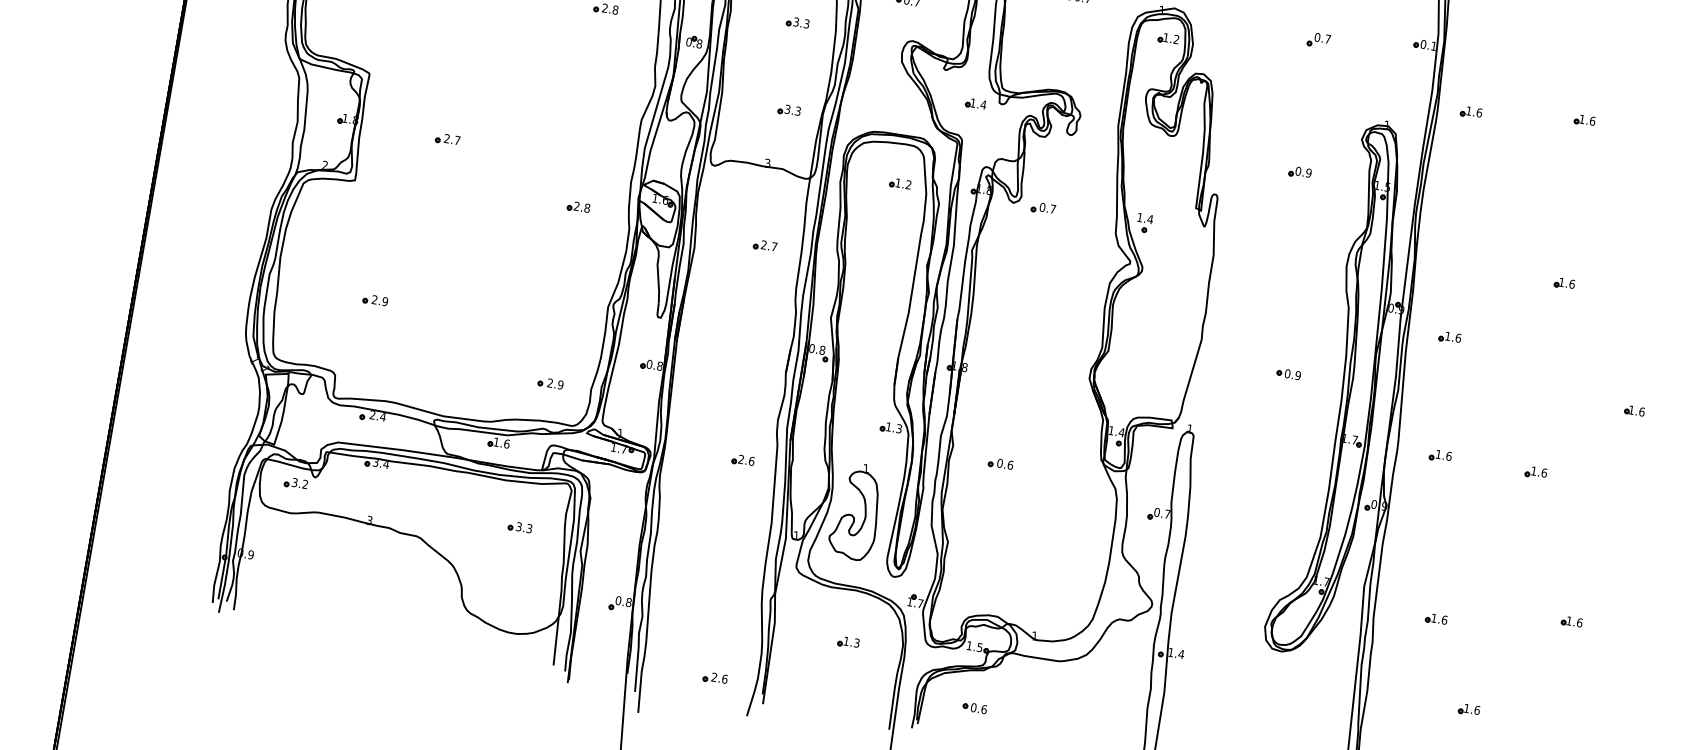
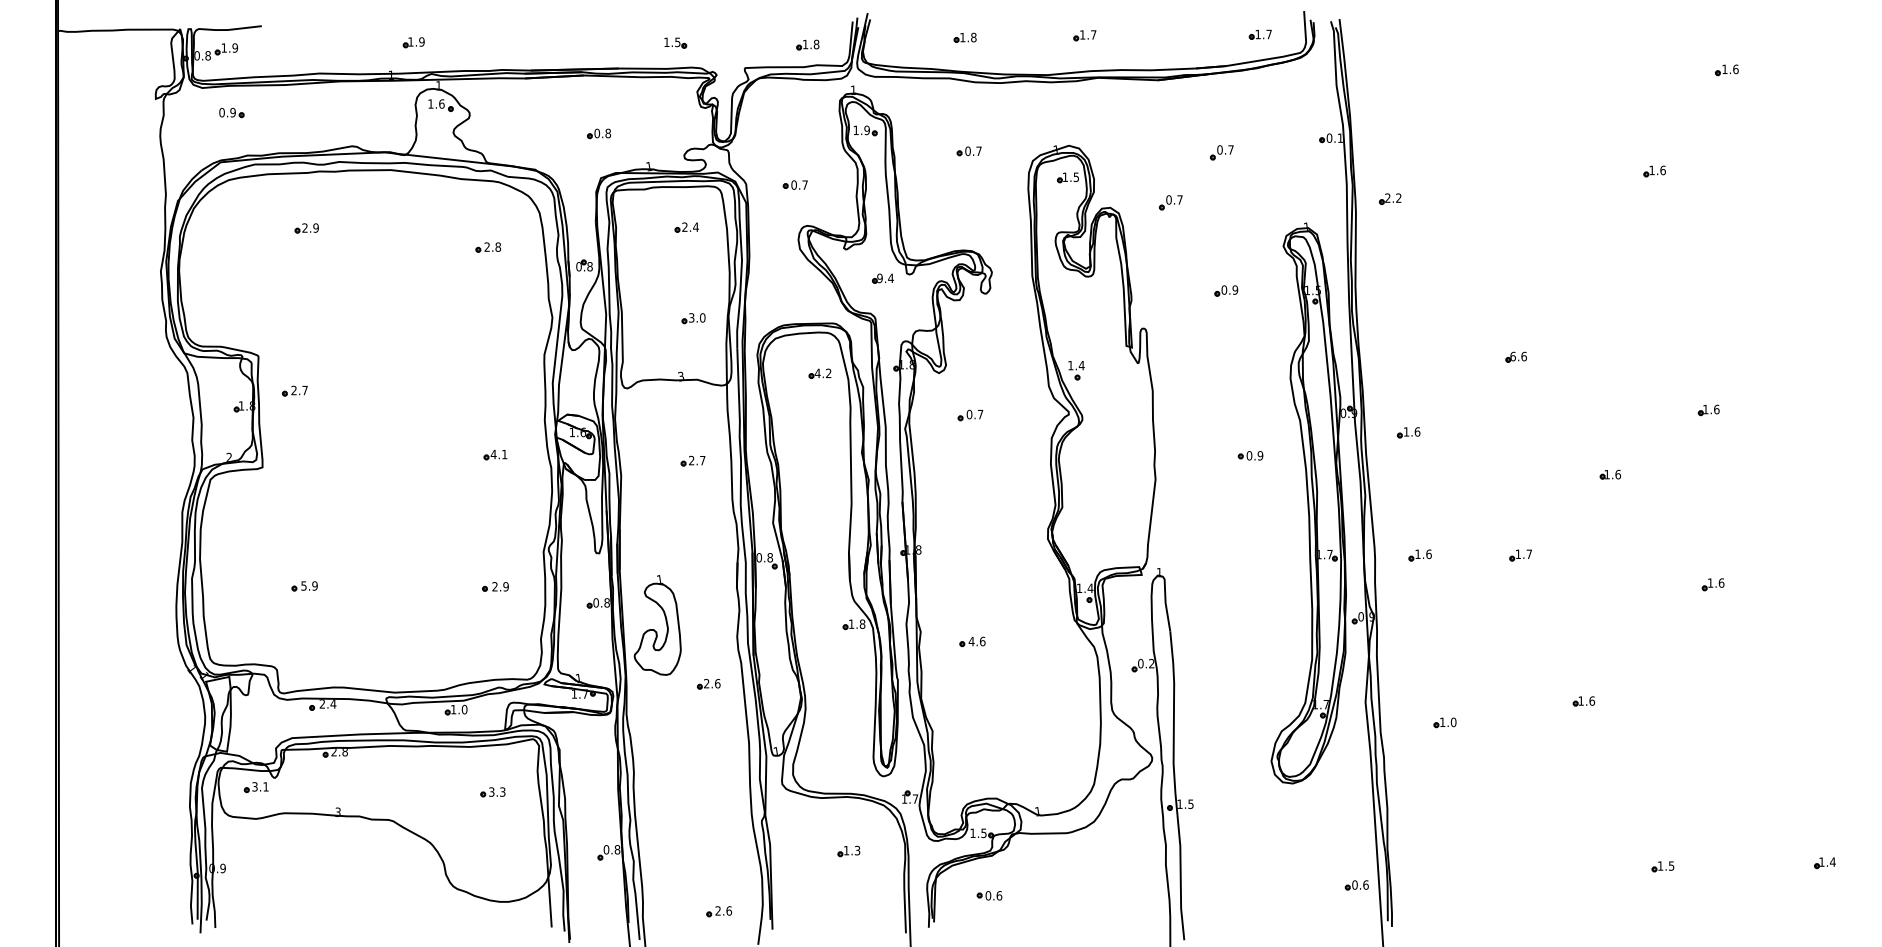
text: (801, 22) -> (690, 226), 3.3 -> 2.4
text: (1175, 39) -> (1075, 177), 1.2 -> 1.5
part: (1261, 79) -> (1170, 202), added
text: (972, 103) -> (879, 278), 1.4 -> 9.4
text: (797, 110) -> (702, 317), 3.3 -> 3.0
text: (1474, 111) -> (1393, 197), 1.6 -> 2.2
part: (1584, 119) -> (1507, 186), removed
part: (447, 138) -> (294, 390), moved
text: (897, 183) -> (817, 373), 1.2 -> 4.2
text: (581, 207) -> (498, 454), 2.8 -> 4.1
part: (1043, 208) -> (970, 415), moved
text: (1561, 282) -> (1512, 356), 1.6 -> 6.6
text: (374, 299) -> (303, 585), 2.9 -> 5.9
part: (1288, 373) -> (1250, 455), moved
part: (550, 382) -> (495, 586), moved
text: (899, 428) -> (862, 623), 1.3 -> 1.8
text: (506, 442) -> (464, 708), 1.6 -> 1.0
text: (380, 463) -> (339, 752), 3.4 -> 2.8
text: (999, 463) -> (971, 641), 0.6 -> 4.6
text: (1544, 473) -> (1529, 554), 1.6 -> 1.7
text: (304, 484) -> (265, 786), 3.2 -> 3.1
part: (856, 511) -> (657, 625), moved
text: (1167, 514) -> (1151, 663), 0.7 -> 0.2
text: (1444, 619) -> (1453, 721), 1.6 -> 1.0
text: (1181, 653) -> (1190, 803), 1.4 -> 1.5
part: (1468, 709) -> (1494, 809), removed

